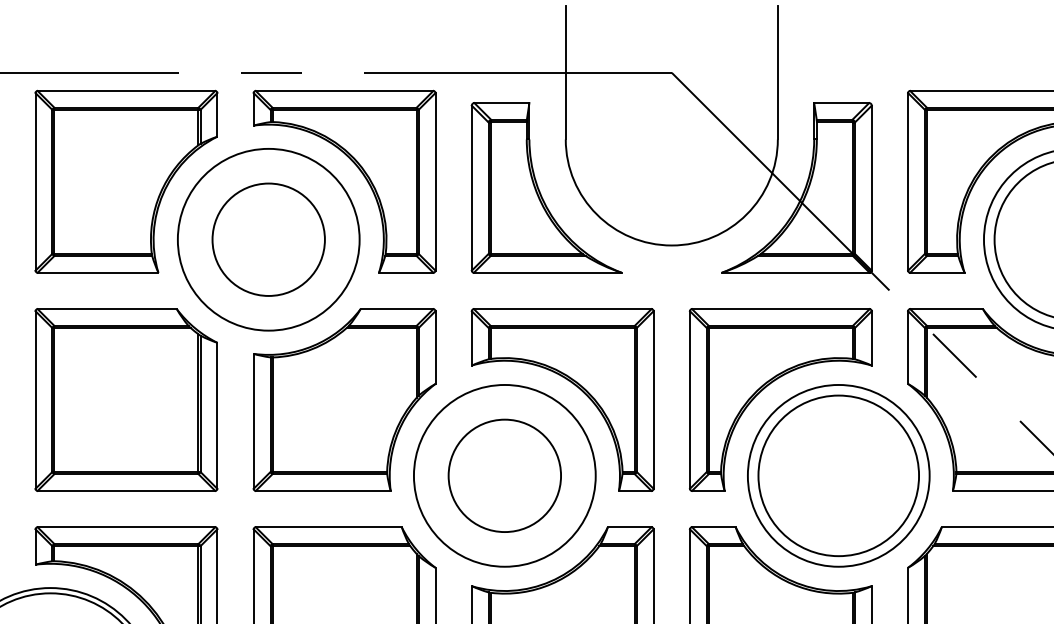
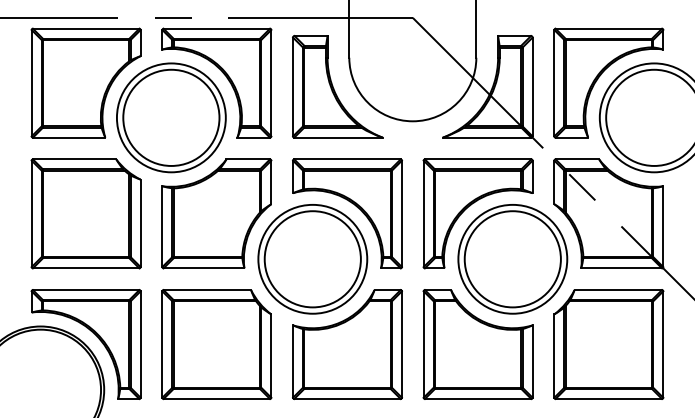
circle: (268, 239) -> (171, 117), size x1.43
circle: (504, 476) -> (312, 259), size x1.43

